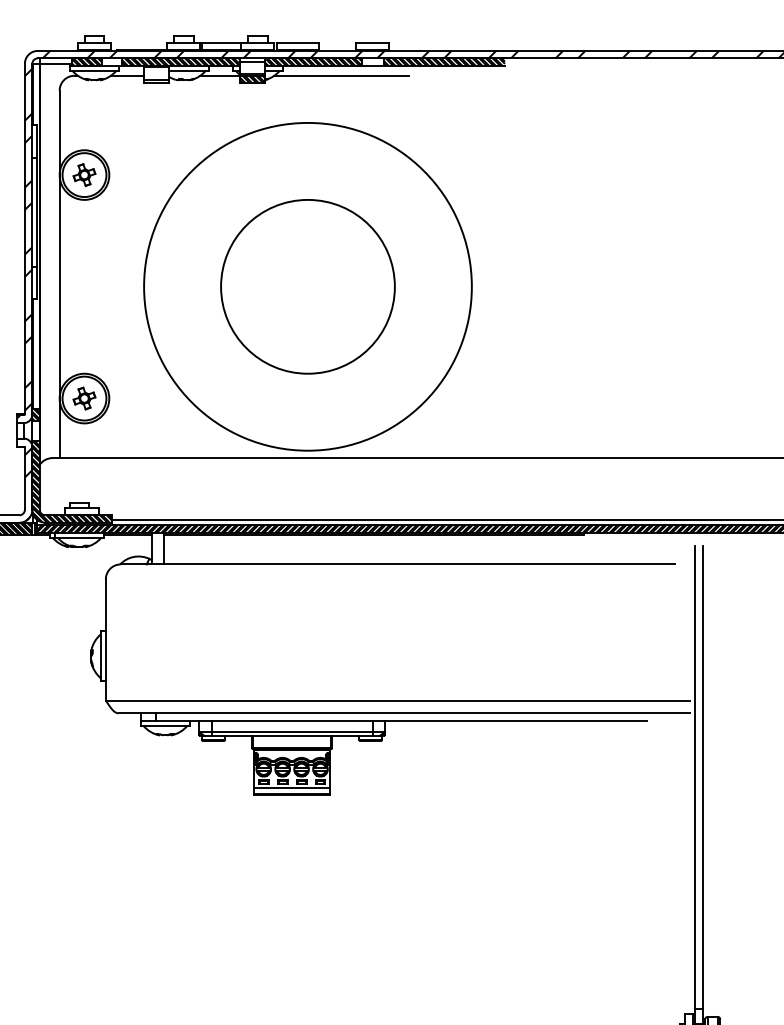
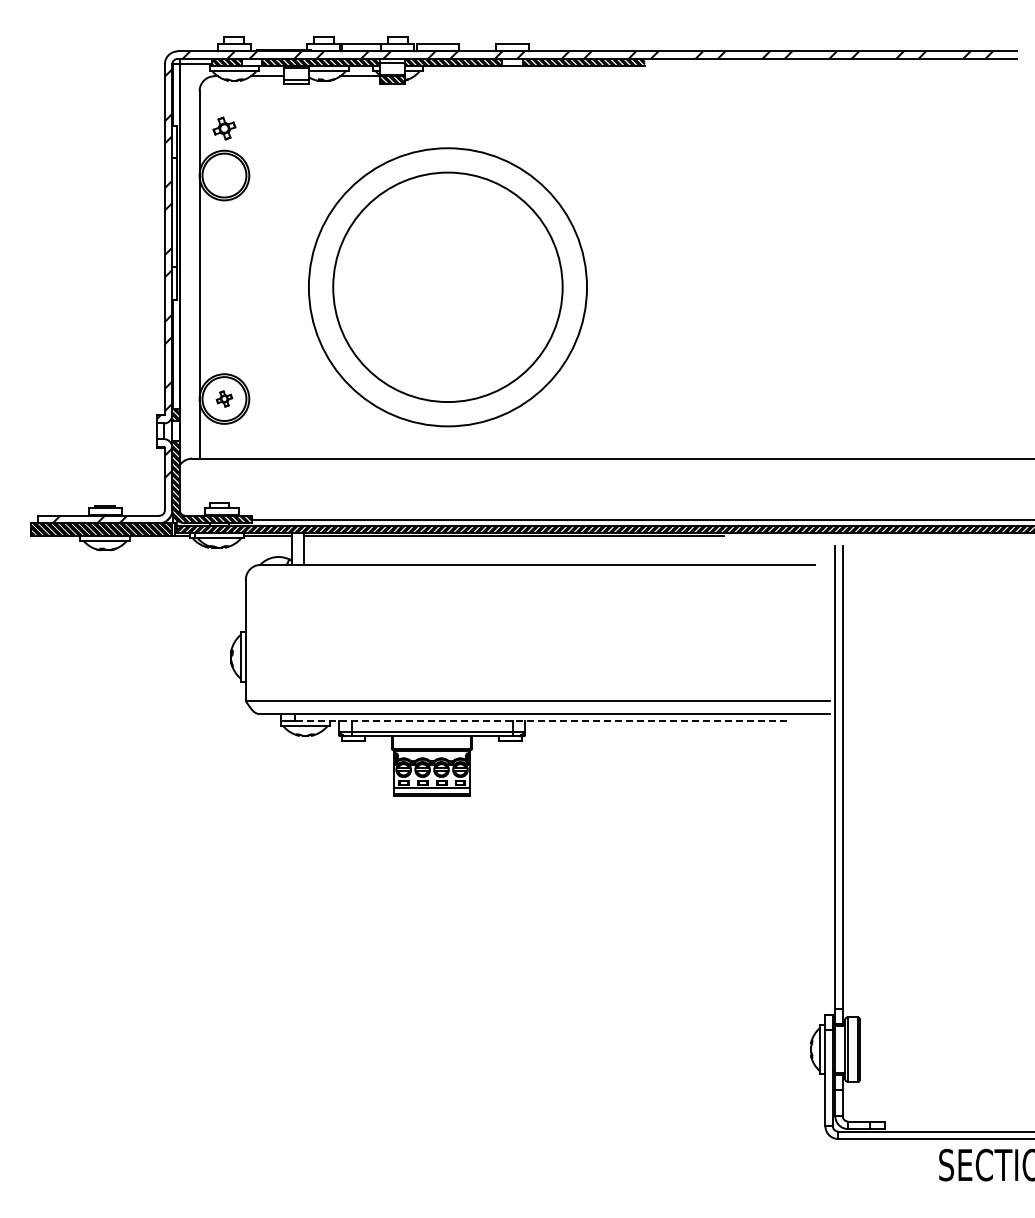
line: (341, 76) -> (481, 76), removed
part: (84, 175) -> (224, 128), moved
circle: (307, 287) -> (447, 287), size x0.7
circle: (307, 287) -> (447, 287), size x1.6
part: (84, 398) -> (224, 398), size x0.7
line: (401, 721) -> (541, 721), solid -> dashed

